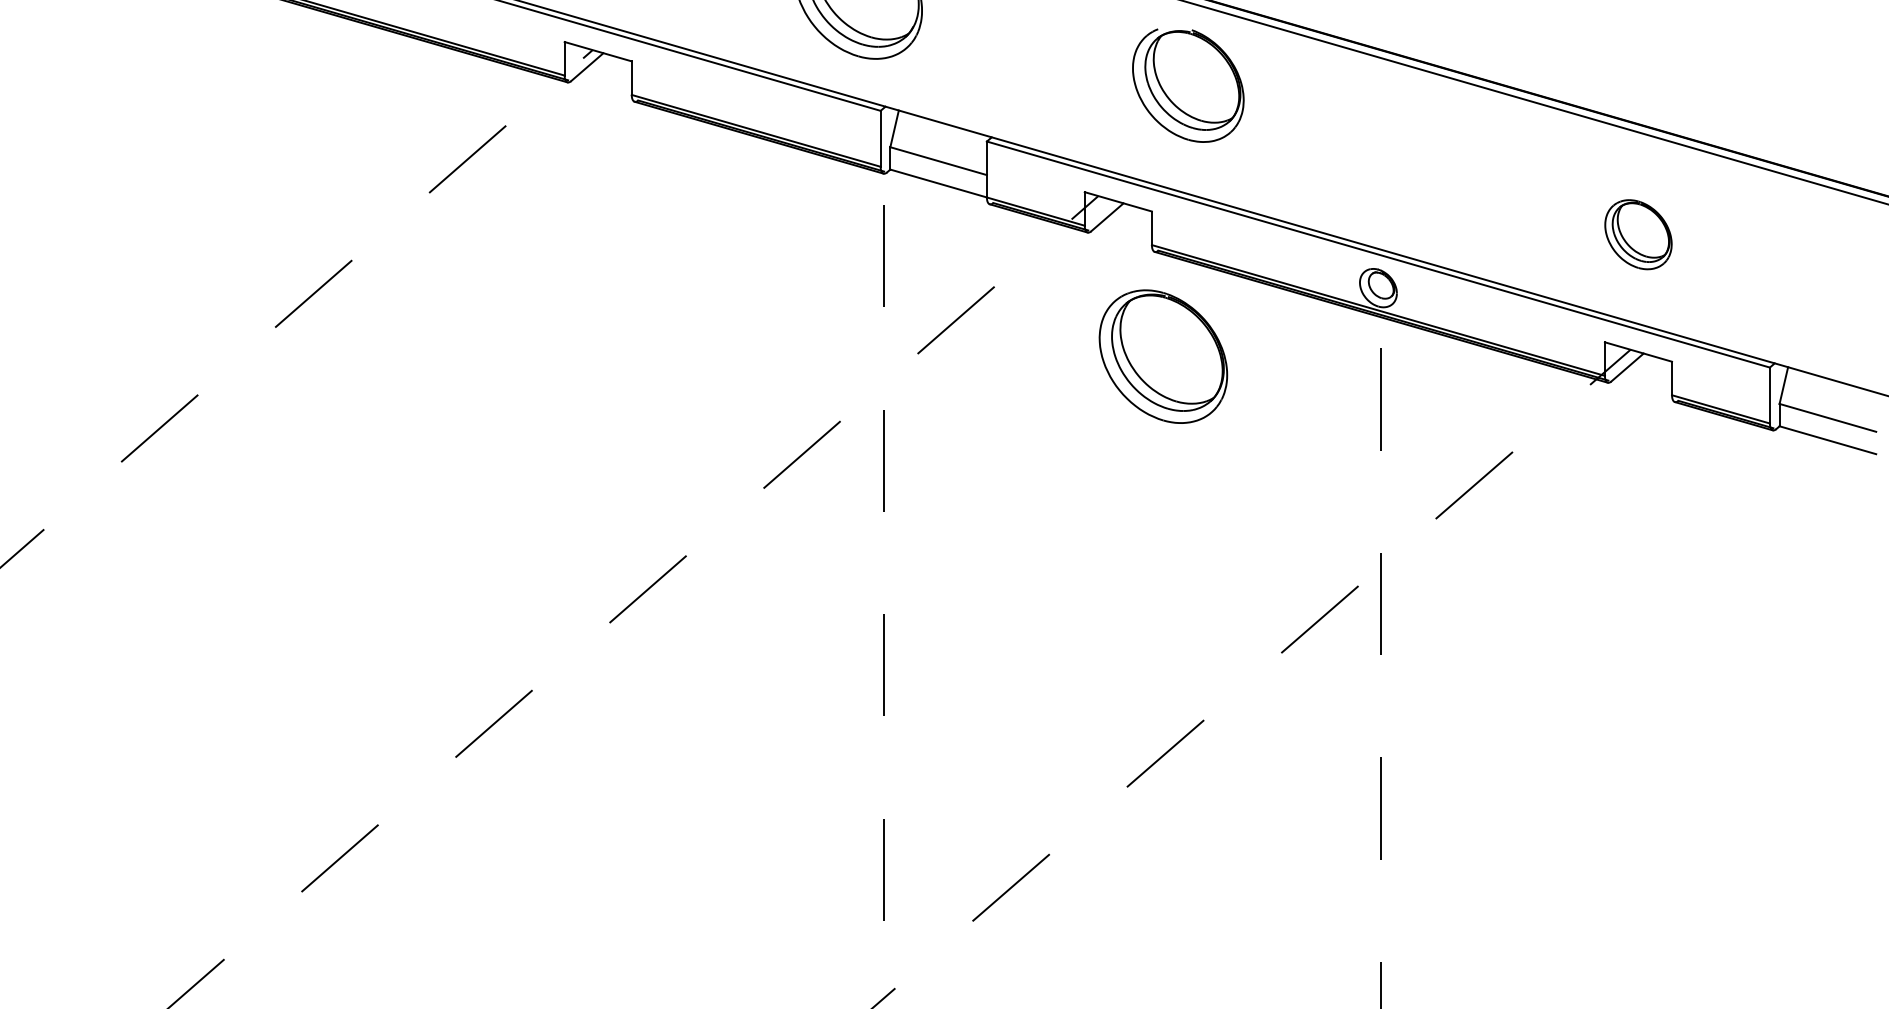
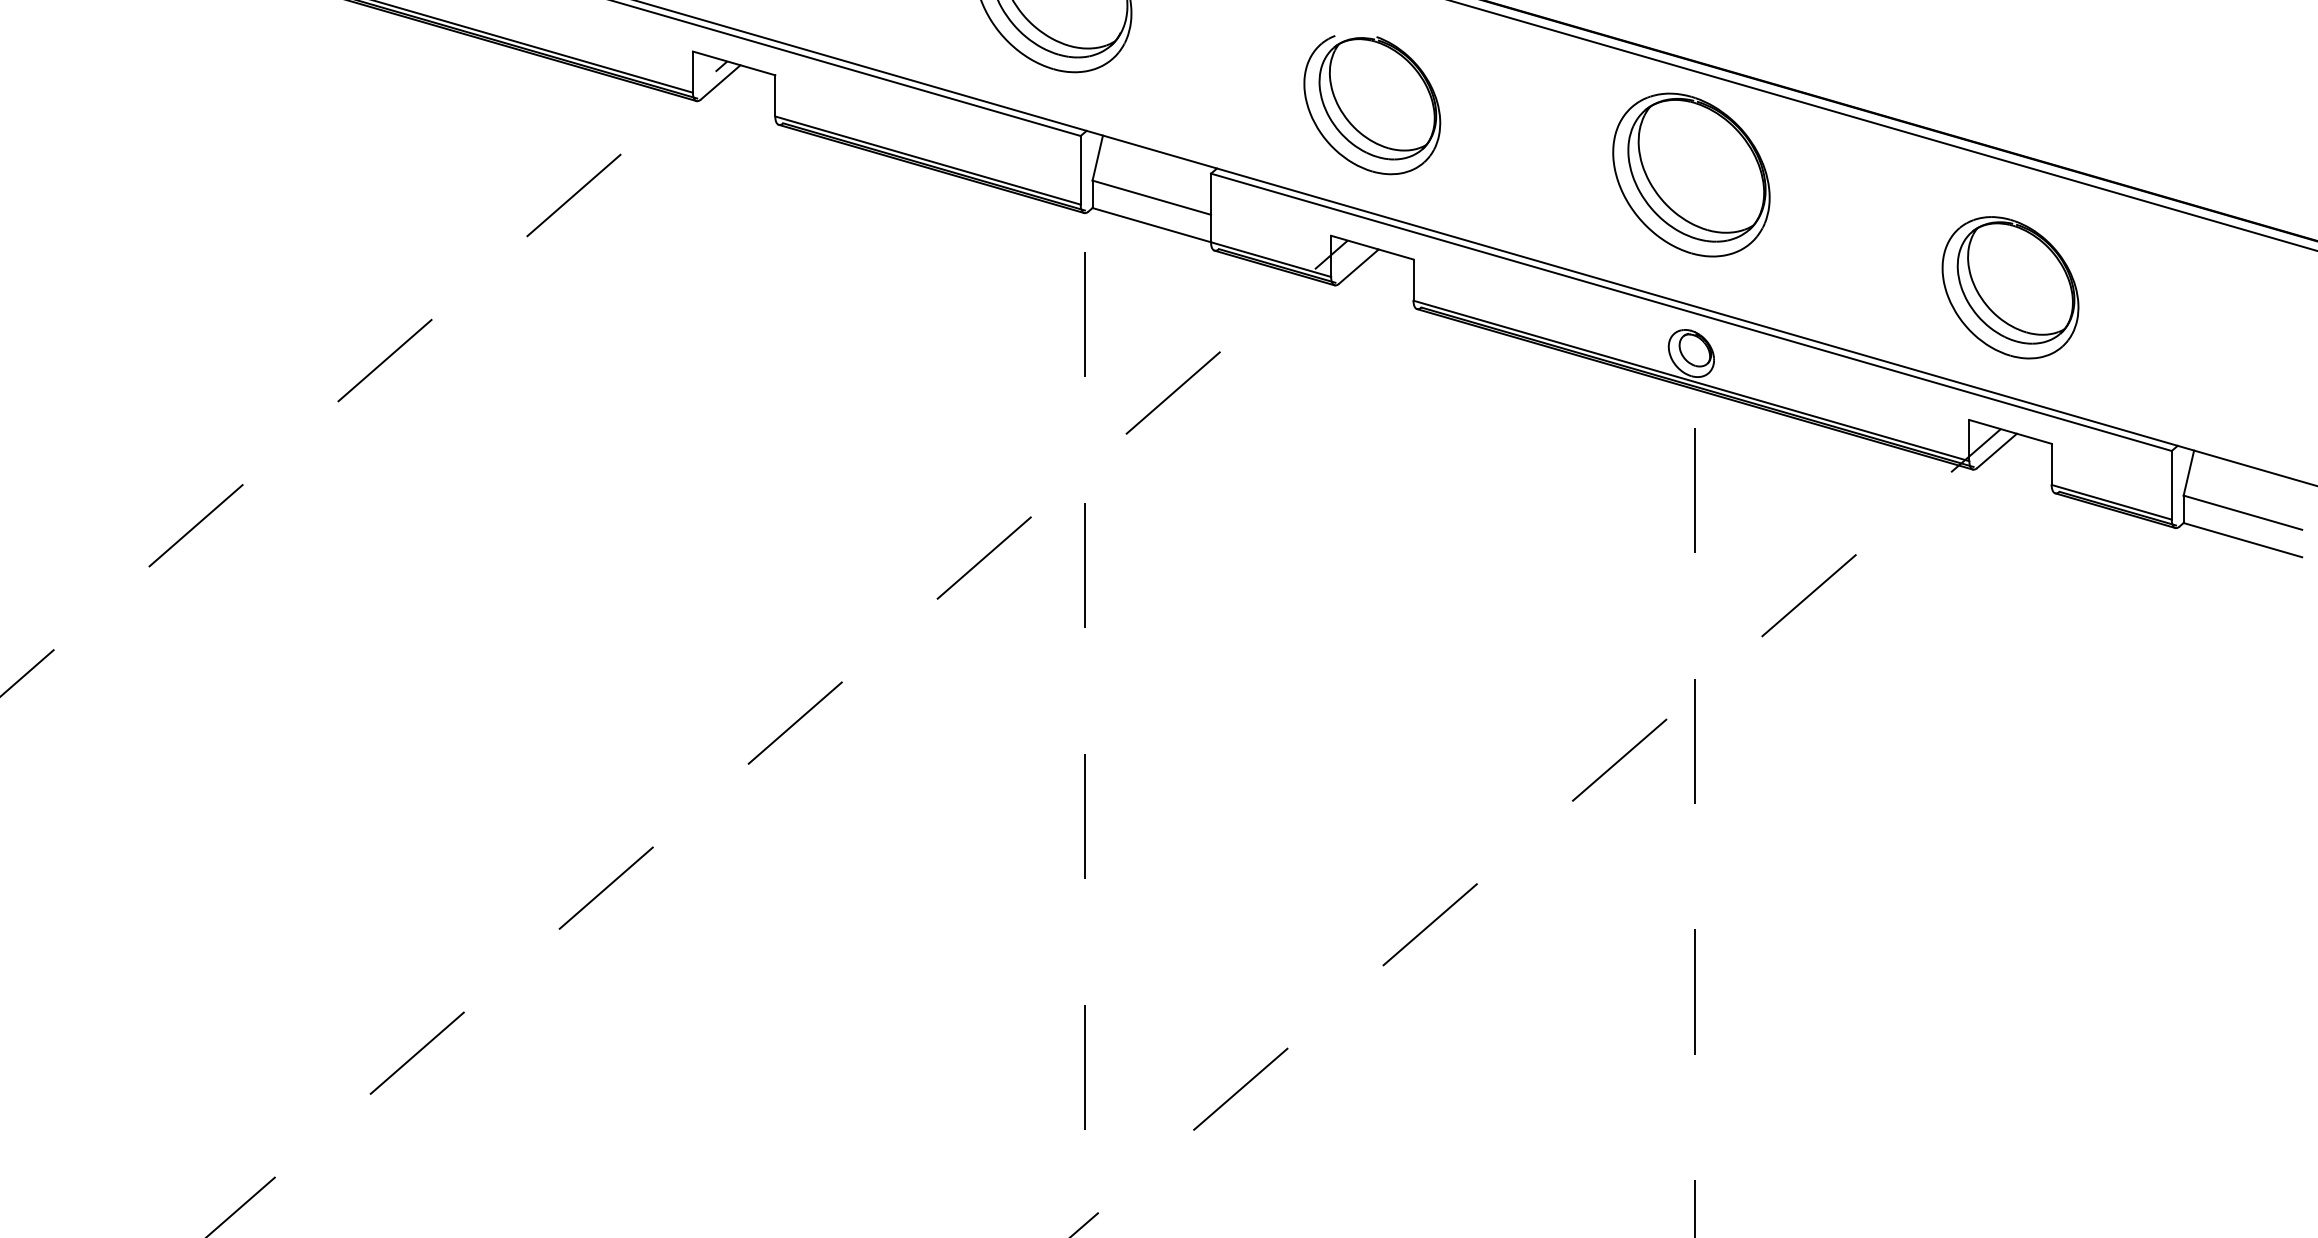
part: (1188, 85) -> (1372, 104), moved
part: (1638, 234) -> (2010, 287), size x1.67
part: (1163, 356) -> (1691, 174), moved

